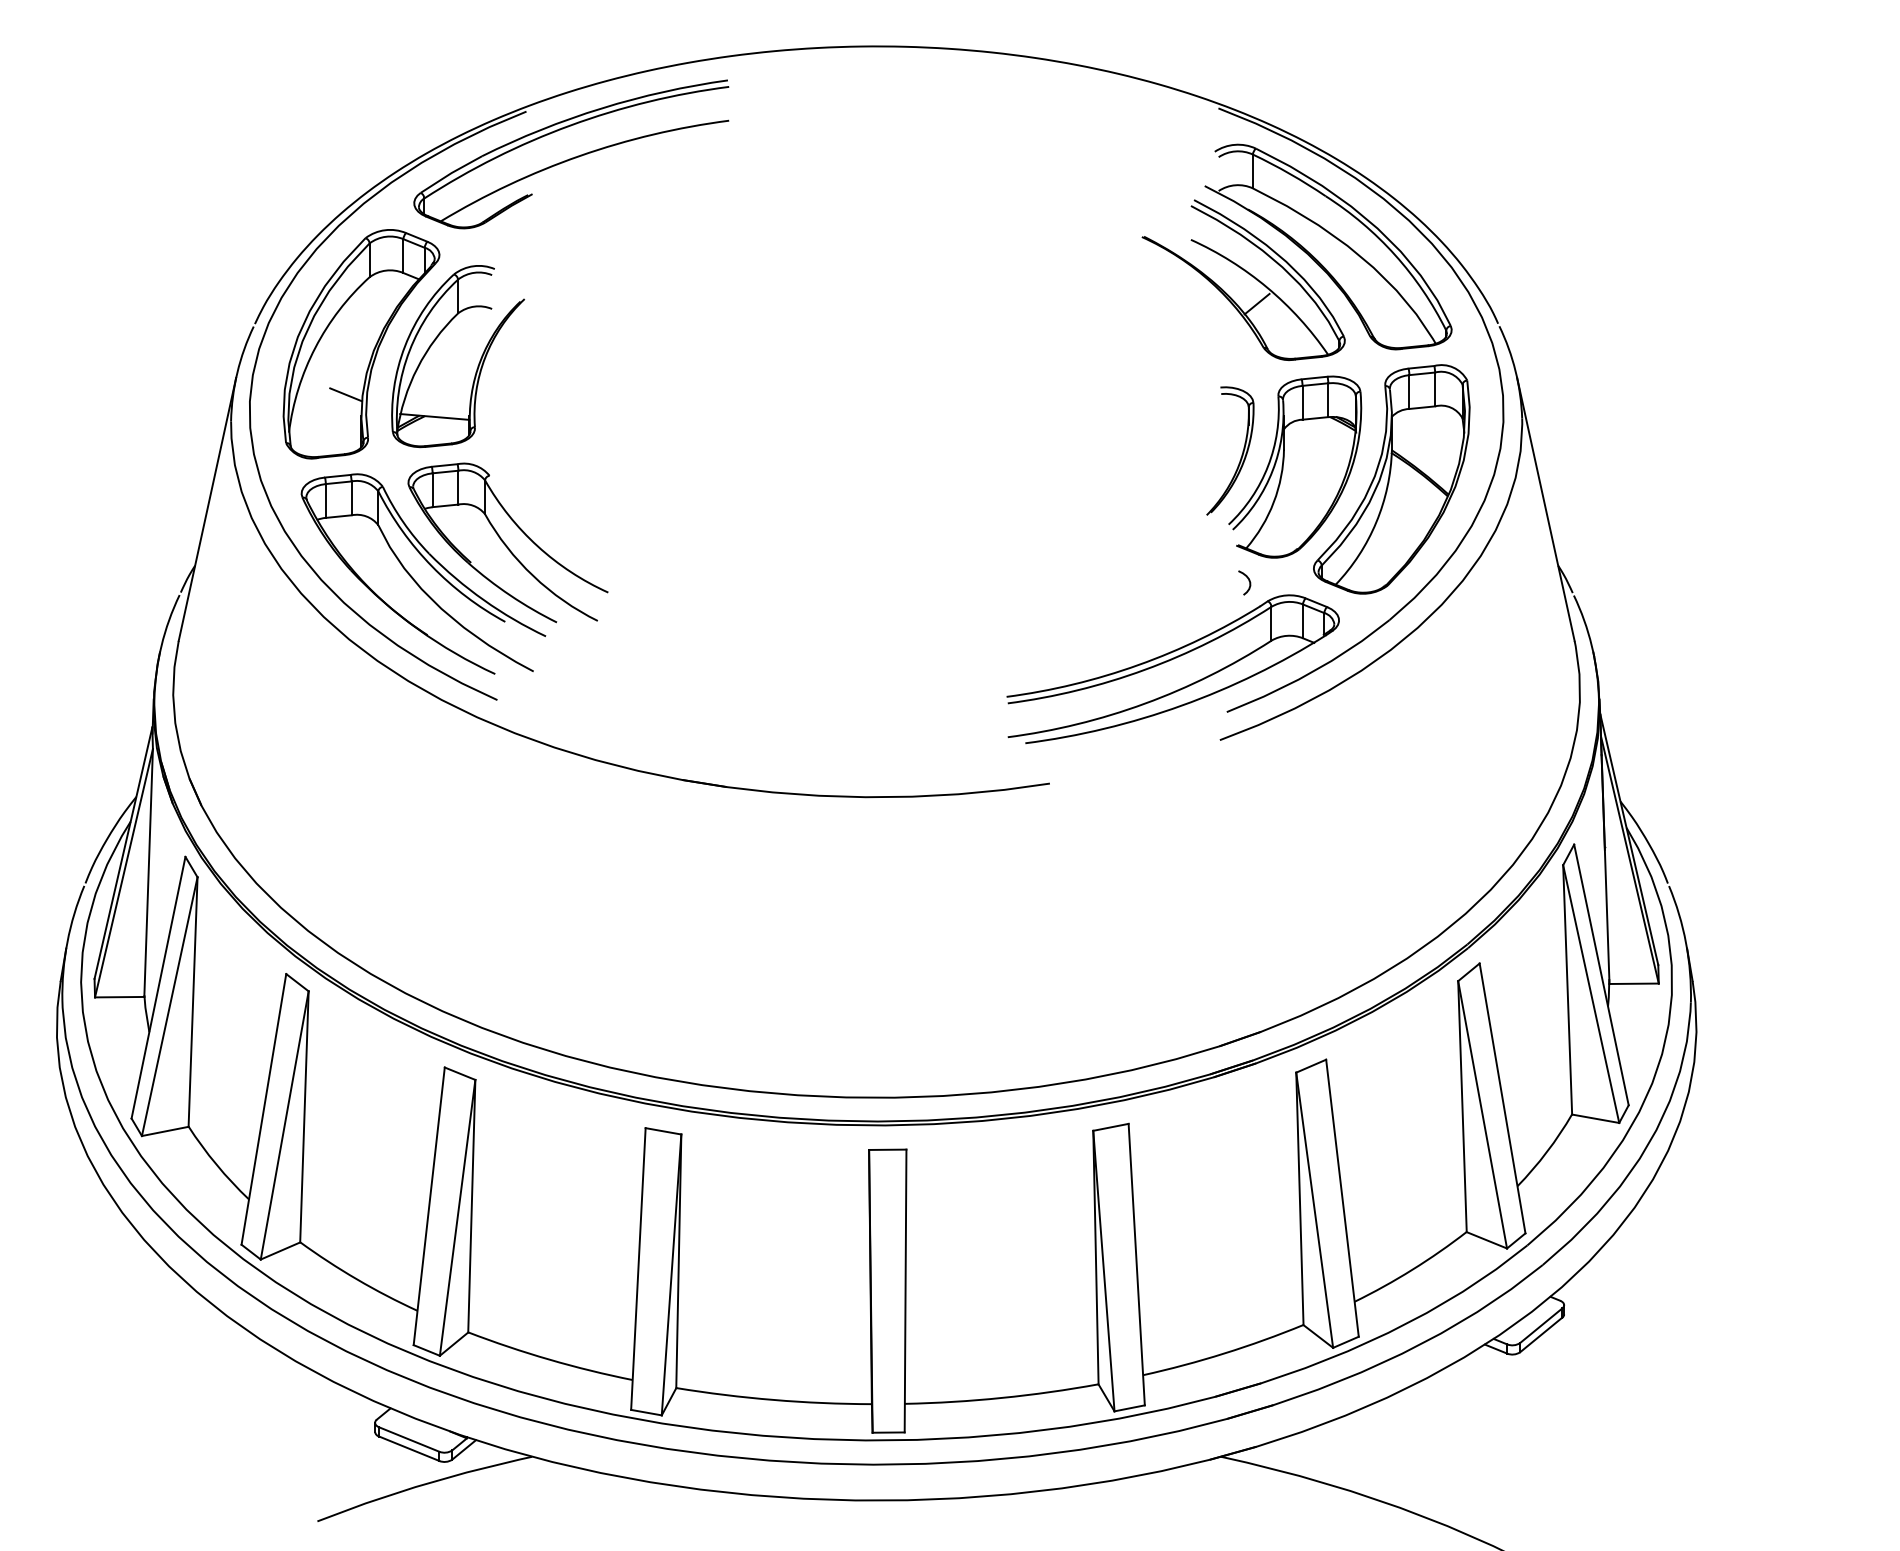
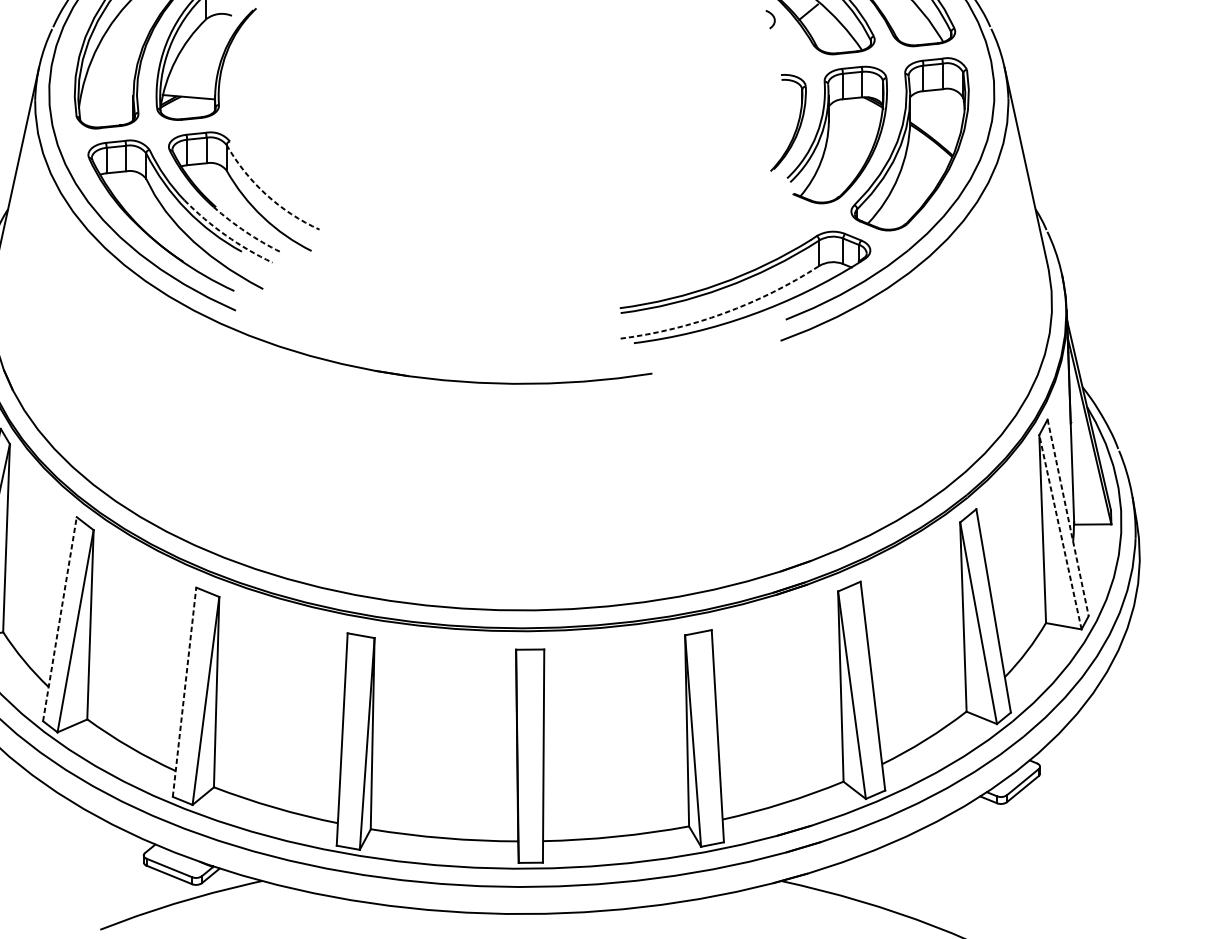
line: (346, 394) -> (122, 80), removed
arc: (537, 546) -> (266, 194), solid -> dashed
curve: (1248, 581) -> (773, 18), moved
arc: (510, 595) -> (245, 231), solid -> dashed
arc: (483, 600) -> (225, 235), solid -> dashed
arc: (1145, 703) -> (724, 313), solid -> dashed
line: (1601, 975) -> (1068, 518), solid -> dashed
line: (1591, 994) -> (1060, 532), solid -> dashed
line: (263, 1108) -> (59, 618), solid -> dashed
line: (429, 1206) -> (184, 692), solid -> dashed

